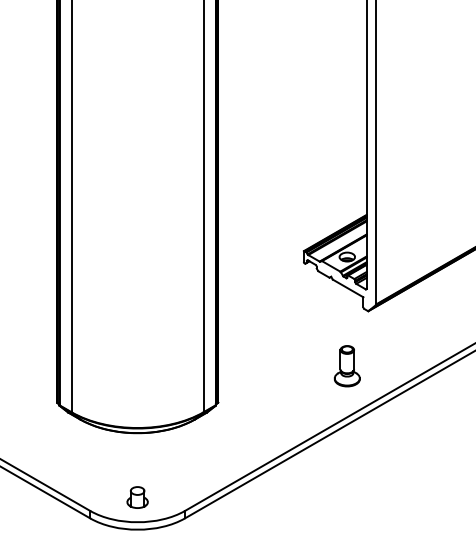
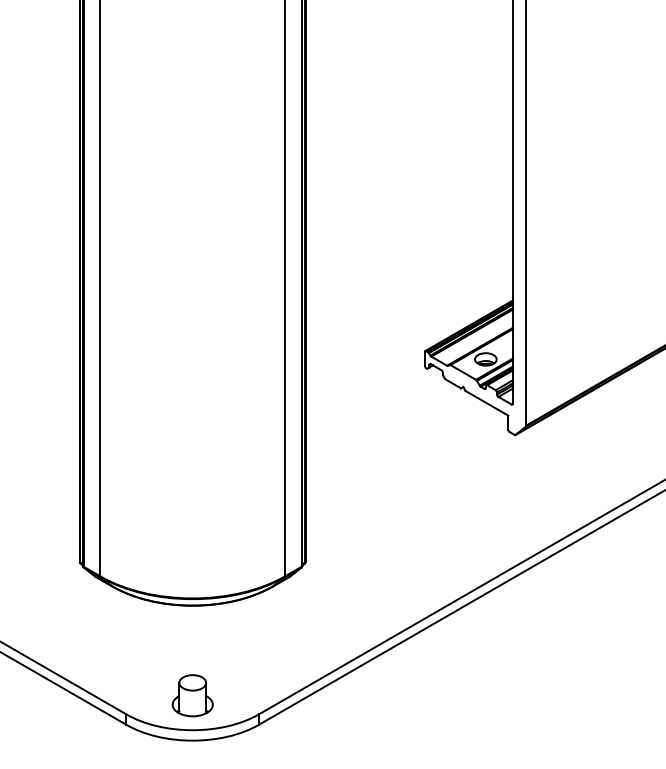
part: (346, 366) -> (484, 512), removed
part: (137, 497) -> (192, 695), size x1.4

